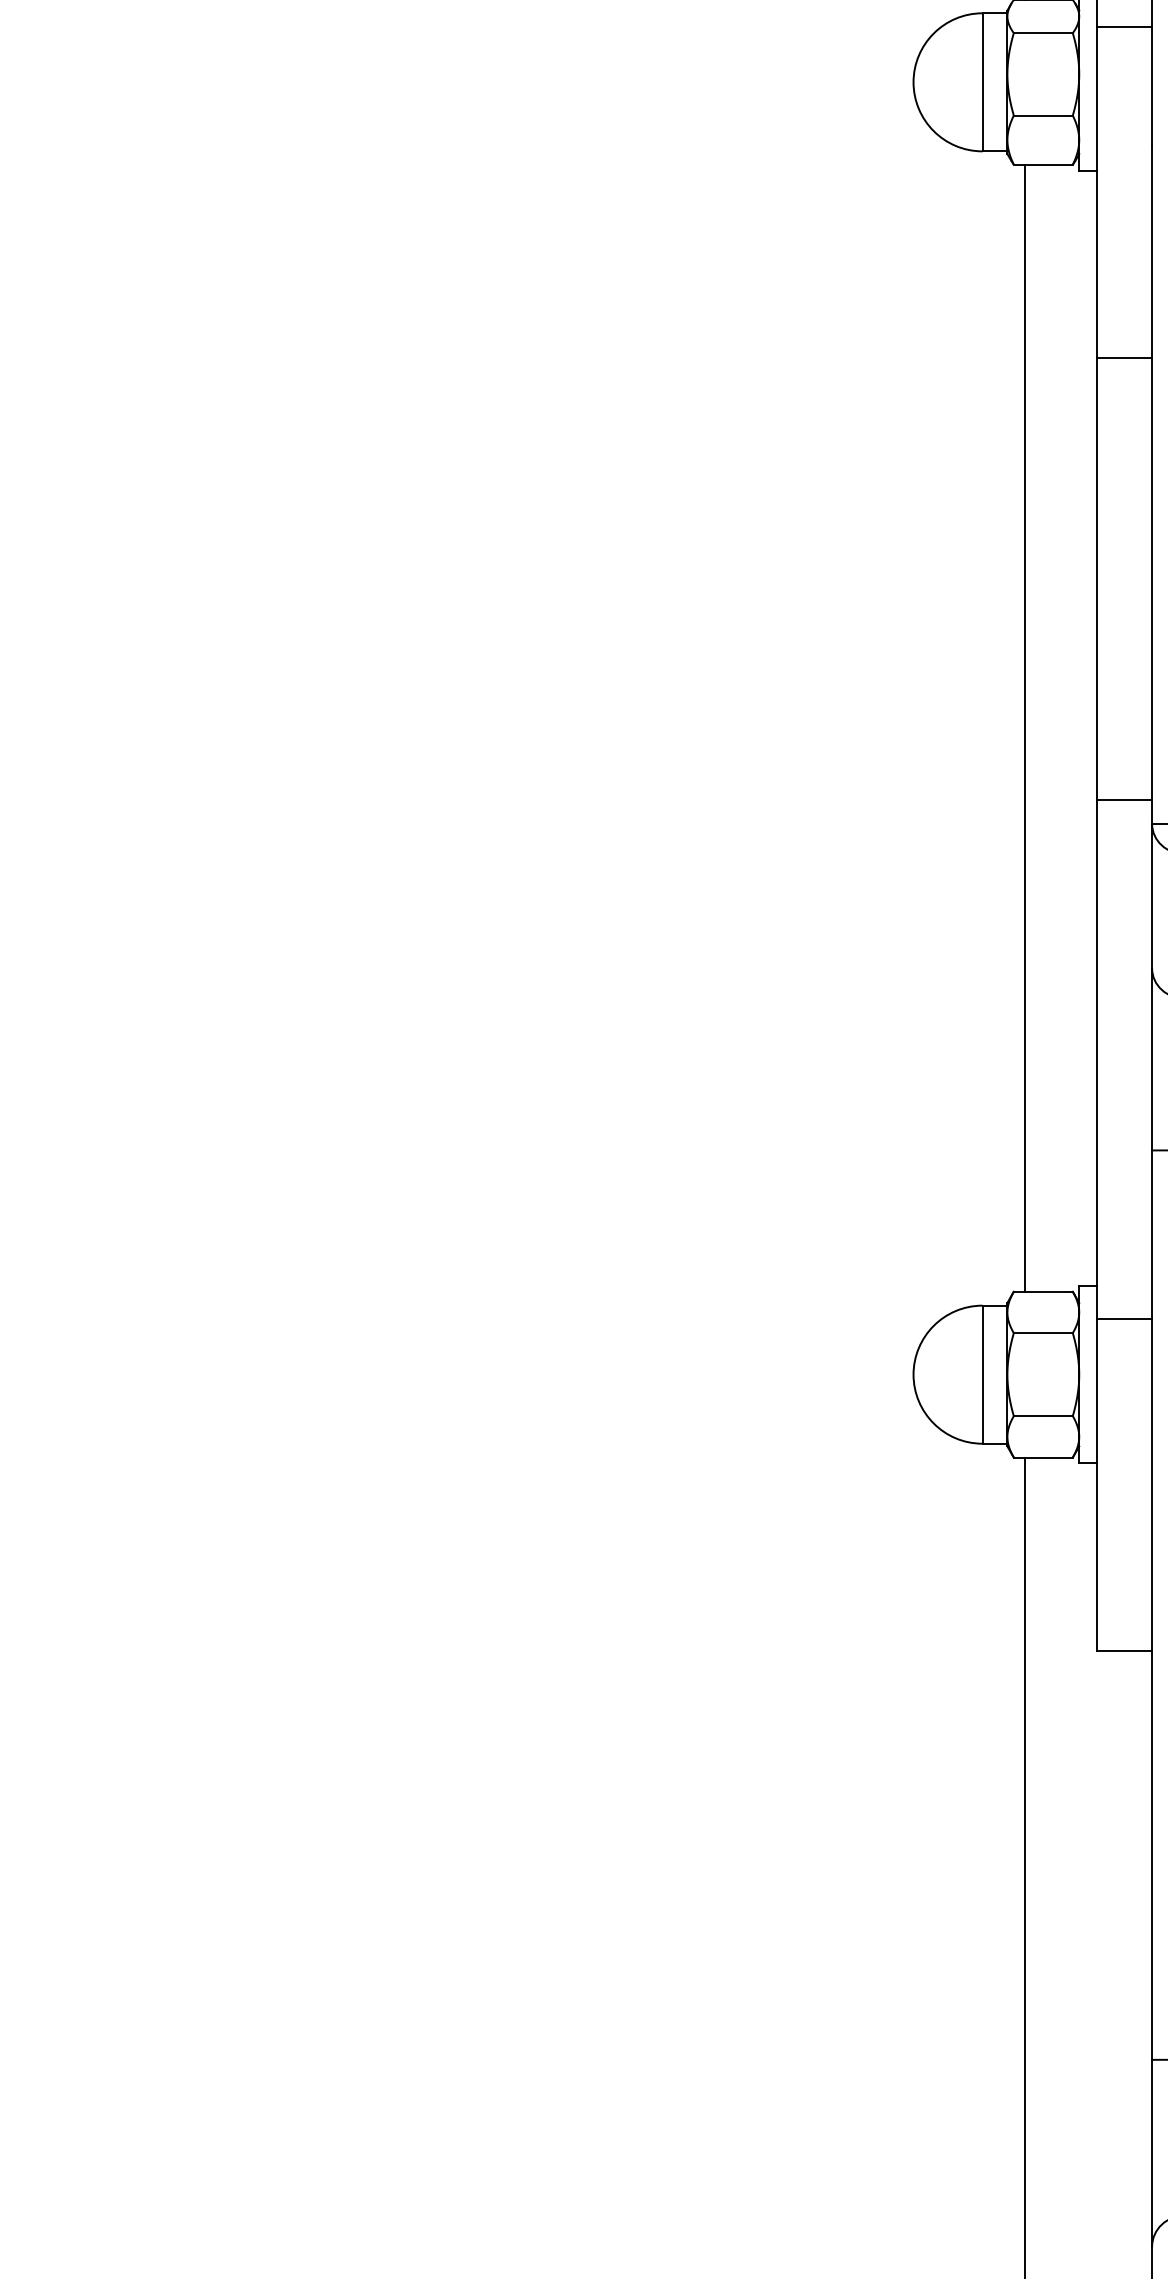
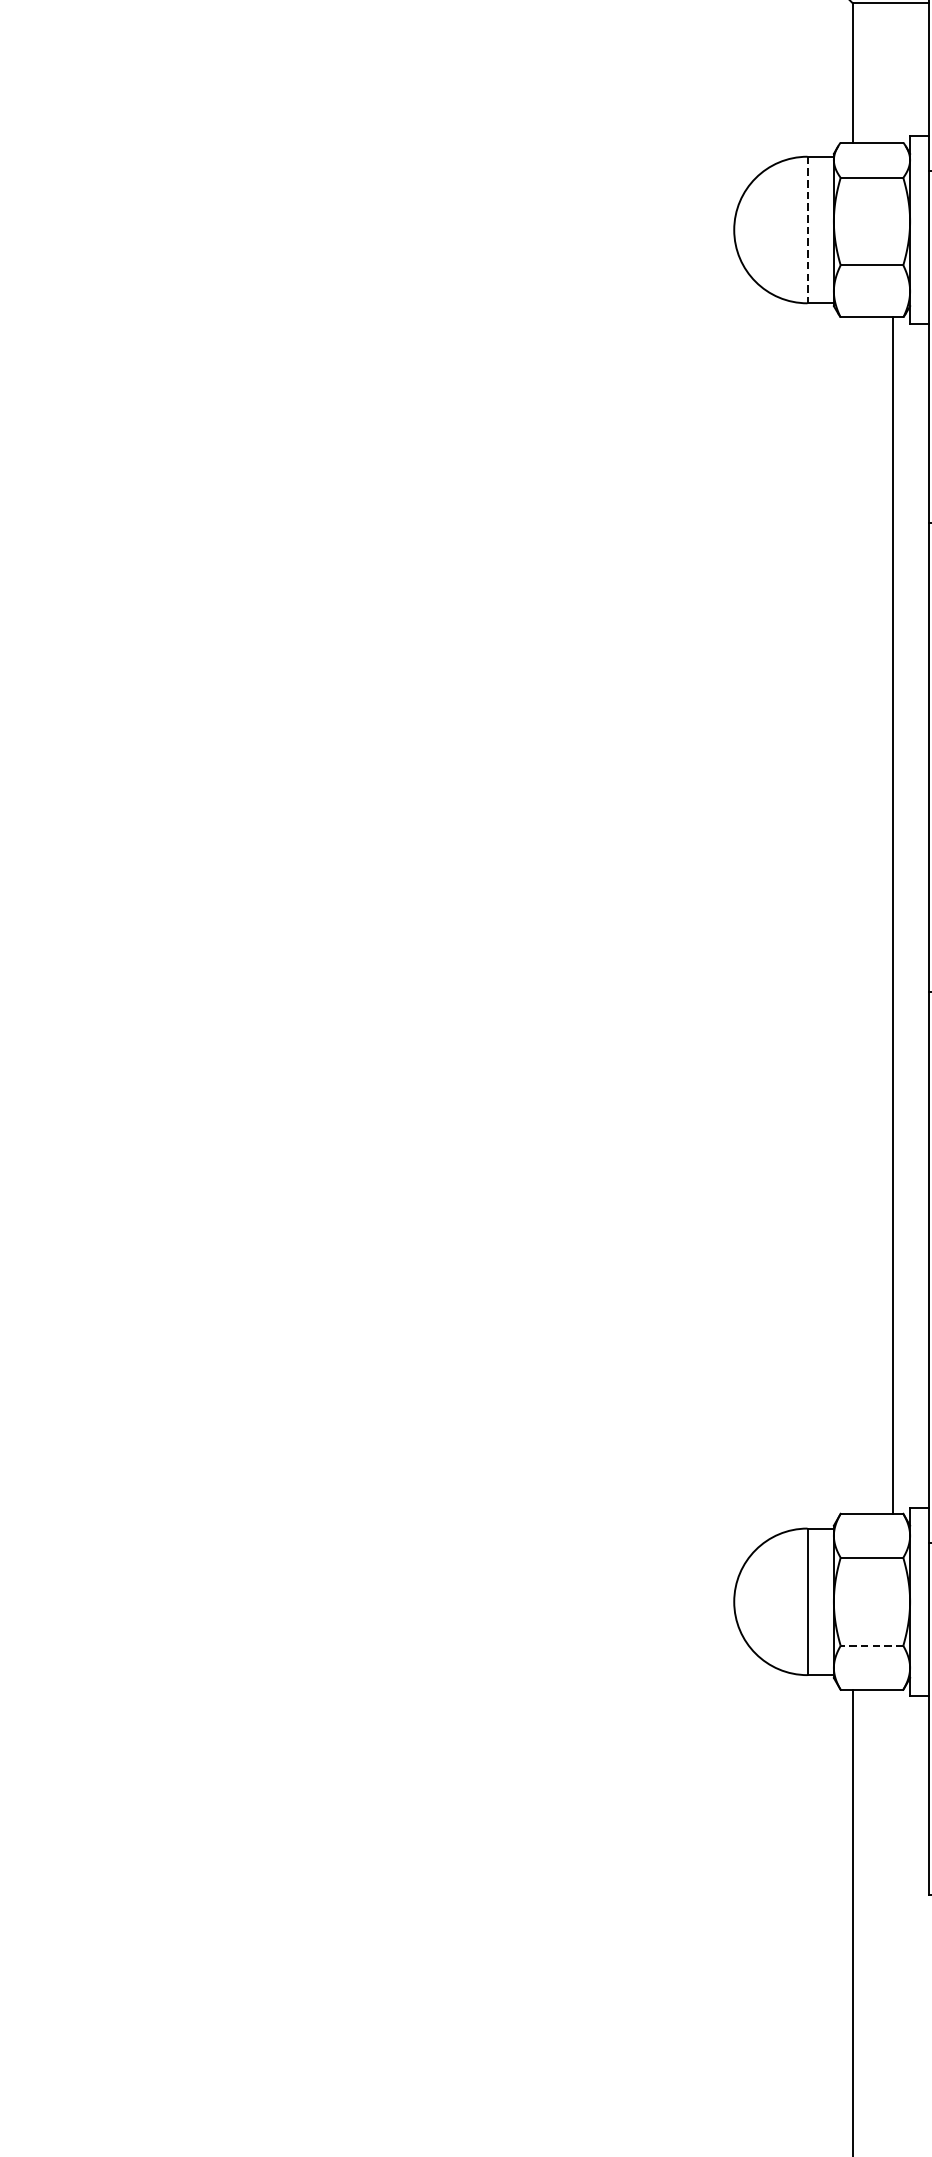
line: (982, 82) -> (807, 230), solid -> dashed
line: (1025, 727) -> (893, 914), moved
line: (1042, 1416) -> (871, 1646), solid -> dashed

